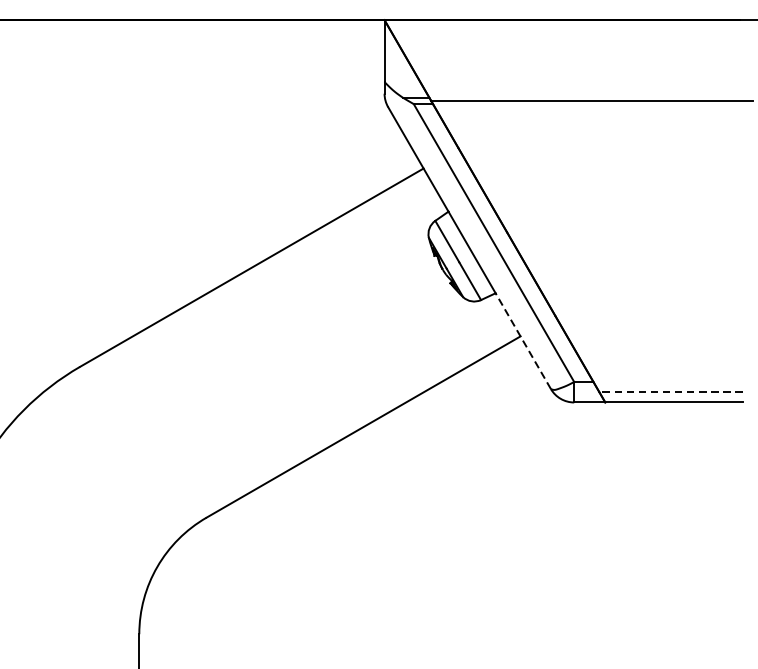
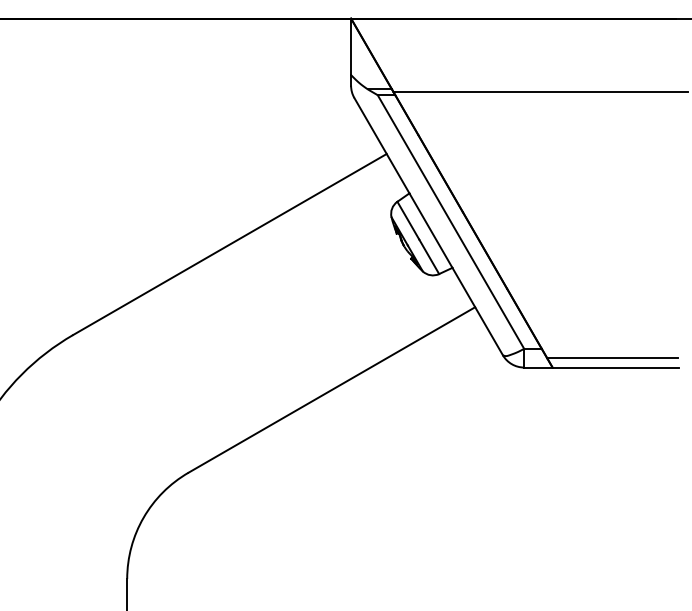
line: (523, 341) -> (477, 311), dashed -> solid
line: (670, 392) -> (612, 358), dashed -> solid

